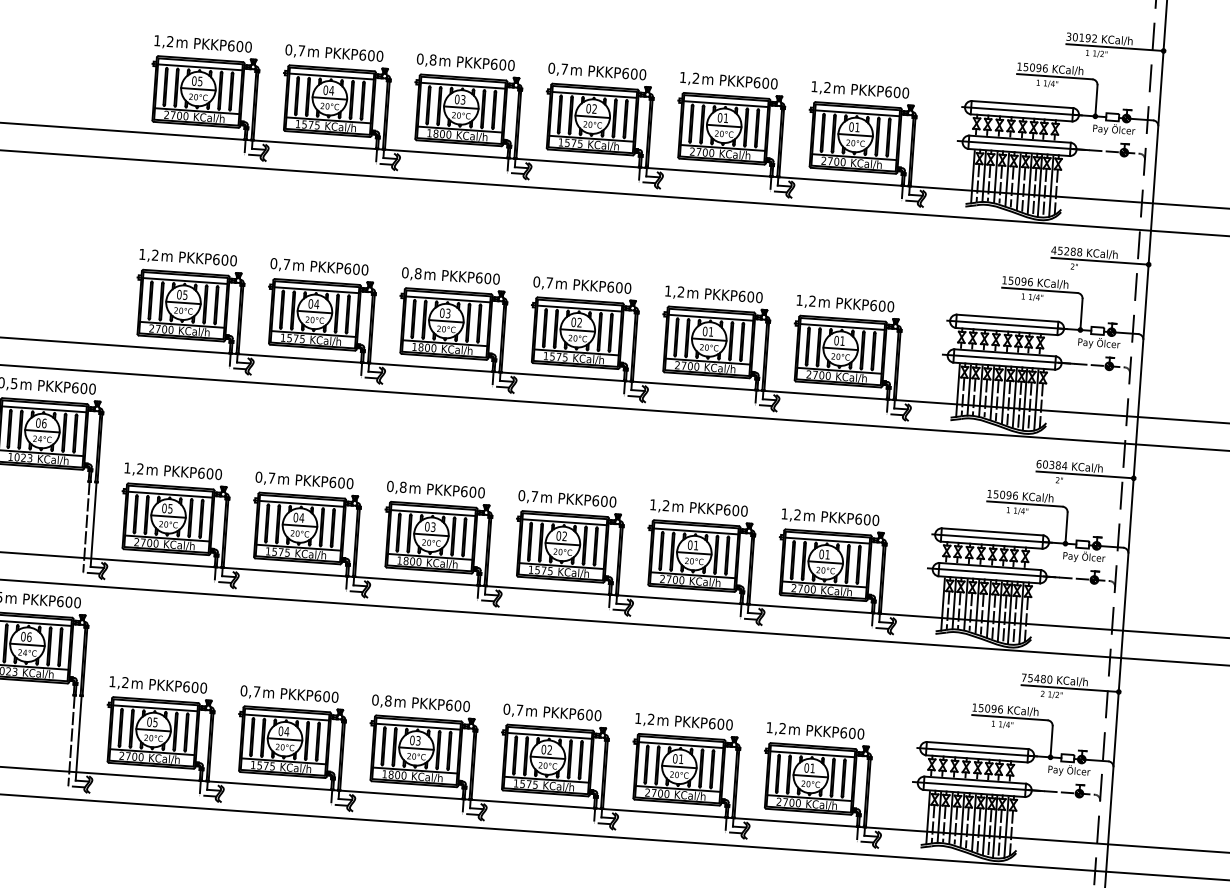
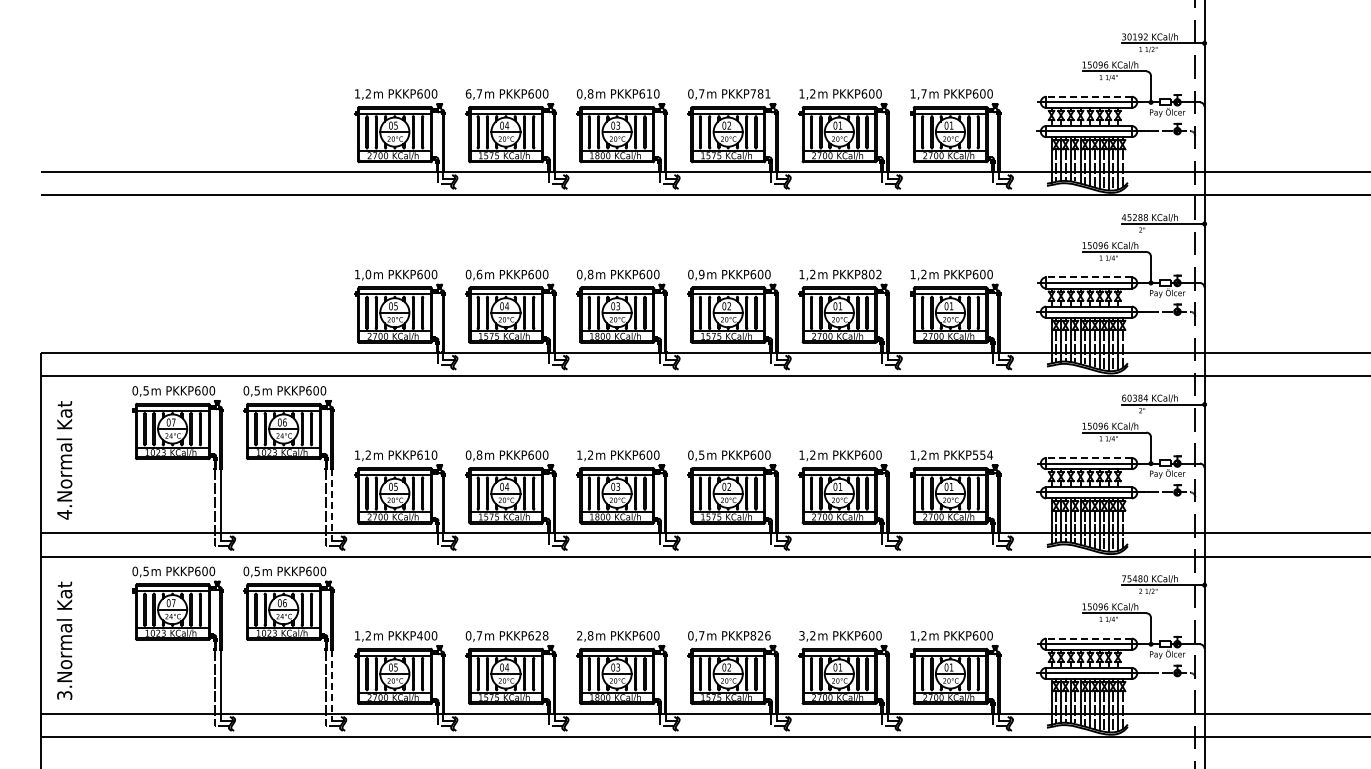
text: (288, 49) -> (468, 93), 0,7 -> 6,7
text: (502, 64) -> (649, 93), PKKP600 -> PKKP610
text: (634, 73) -> (760, 93), PKKP600 -> PKKP781
text: (826, 87) -> (923, 93), 1,2 -> 1,7
line: (1023, 104) -> (1089, 96), solid -> dashed
text: (155, 255) -> (368, 274), 1,2 -> 1,0
text: (286, 264) -> (479, 274), 0,7 -> 0,6
text: (549, 282) -> (701, 274), 0,7 -> 0,9
text: (750, 296) -> (871, 274), PKKP600 -> PKKP802
line: (1008, 318) -> (1089, 277), solid -> dashed
text: (210, 473) -> (427, 454), PKKP600 -> PKKP610
text: (271, 477) -> (479, 454), 0,7 -> 0,8
text: (397, 486) -> (585, 454), 0,8 -> 1,2
text: (534, 495) -> (701, 454), 0,7 -> 0,5
text: (866, 518) -> (982, 454), PKKP600 -> PKKP554
line: (93, 524) -> (332, 504), solid -> dashed
line: (993, 531) -> (1089, 457), solid -> dashed
text: (185, 686) -> (419, 635), PKKP600 -> PKKP400
text: (330, 696) -> (541, 635), PKKP600 -> PKKP628
text: (375, 699) -> (579, 635), 0,8 -> 2,8
text: (589, 714) -> (760, 635), PKKP600 -> PKKP826
text: (637, 718) -> (801, 635), 1,2 -> 3,2
line: (78, 738) -> (332, 685), solid -> dashed
line: (978, 745) -> (1089, 638), solid -> dashed

